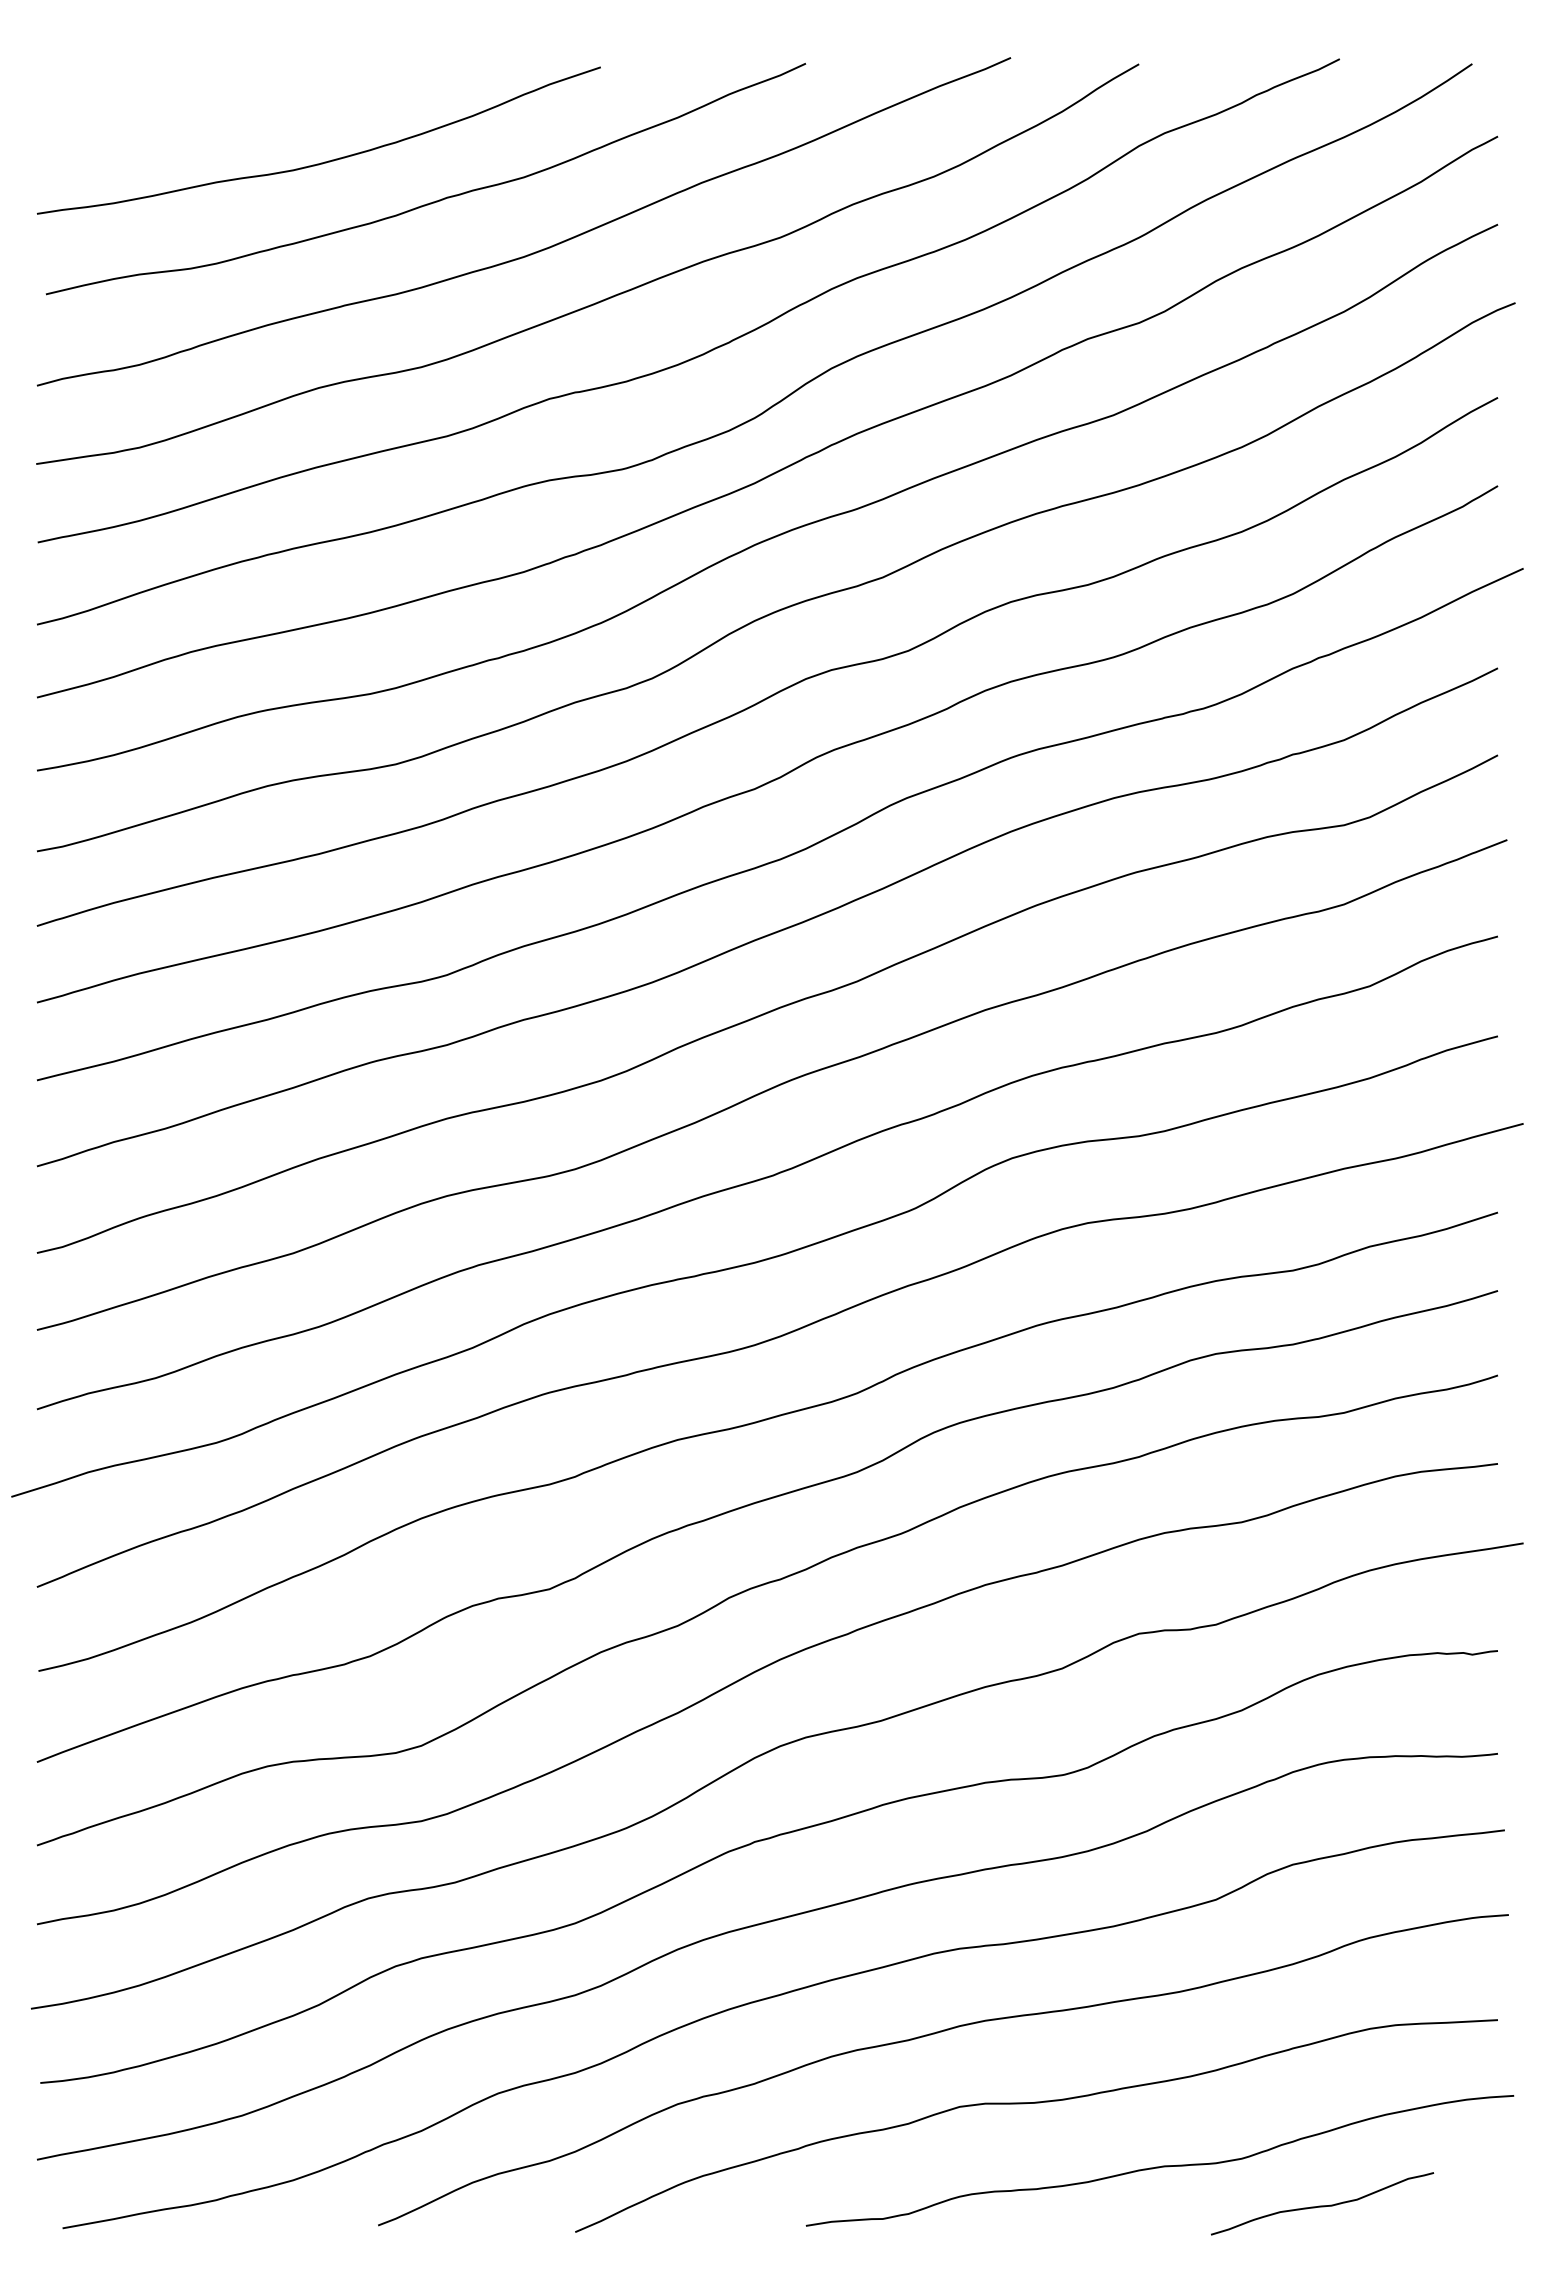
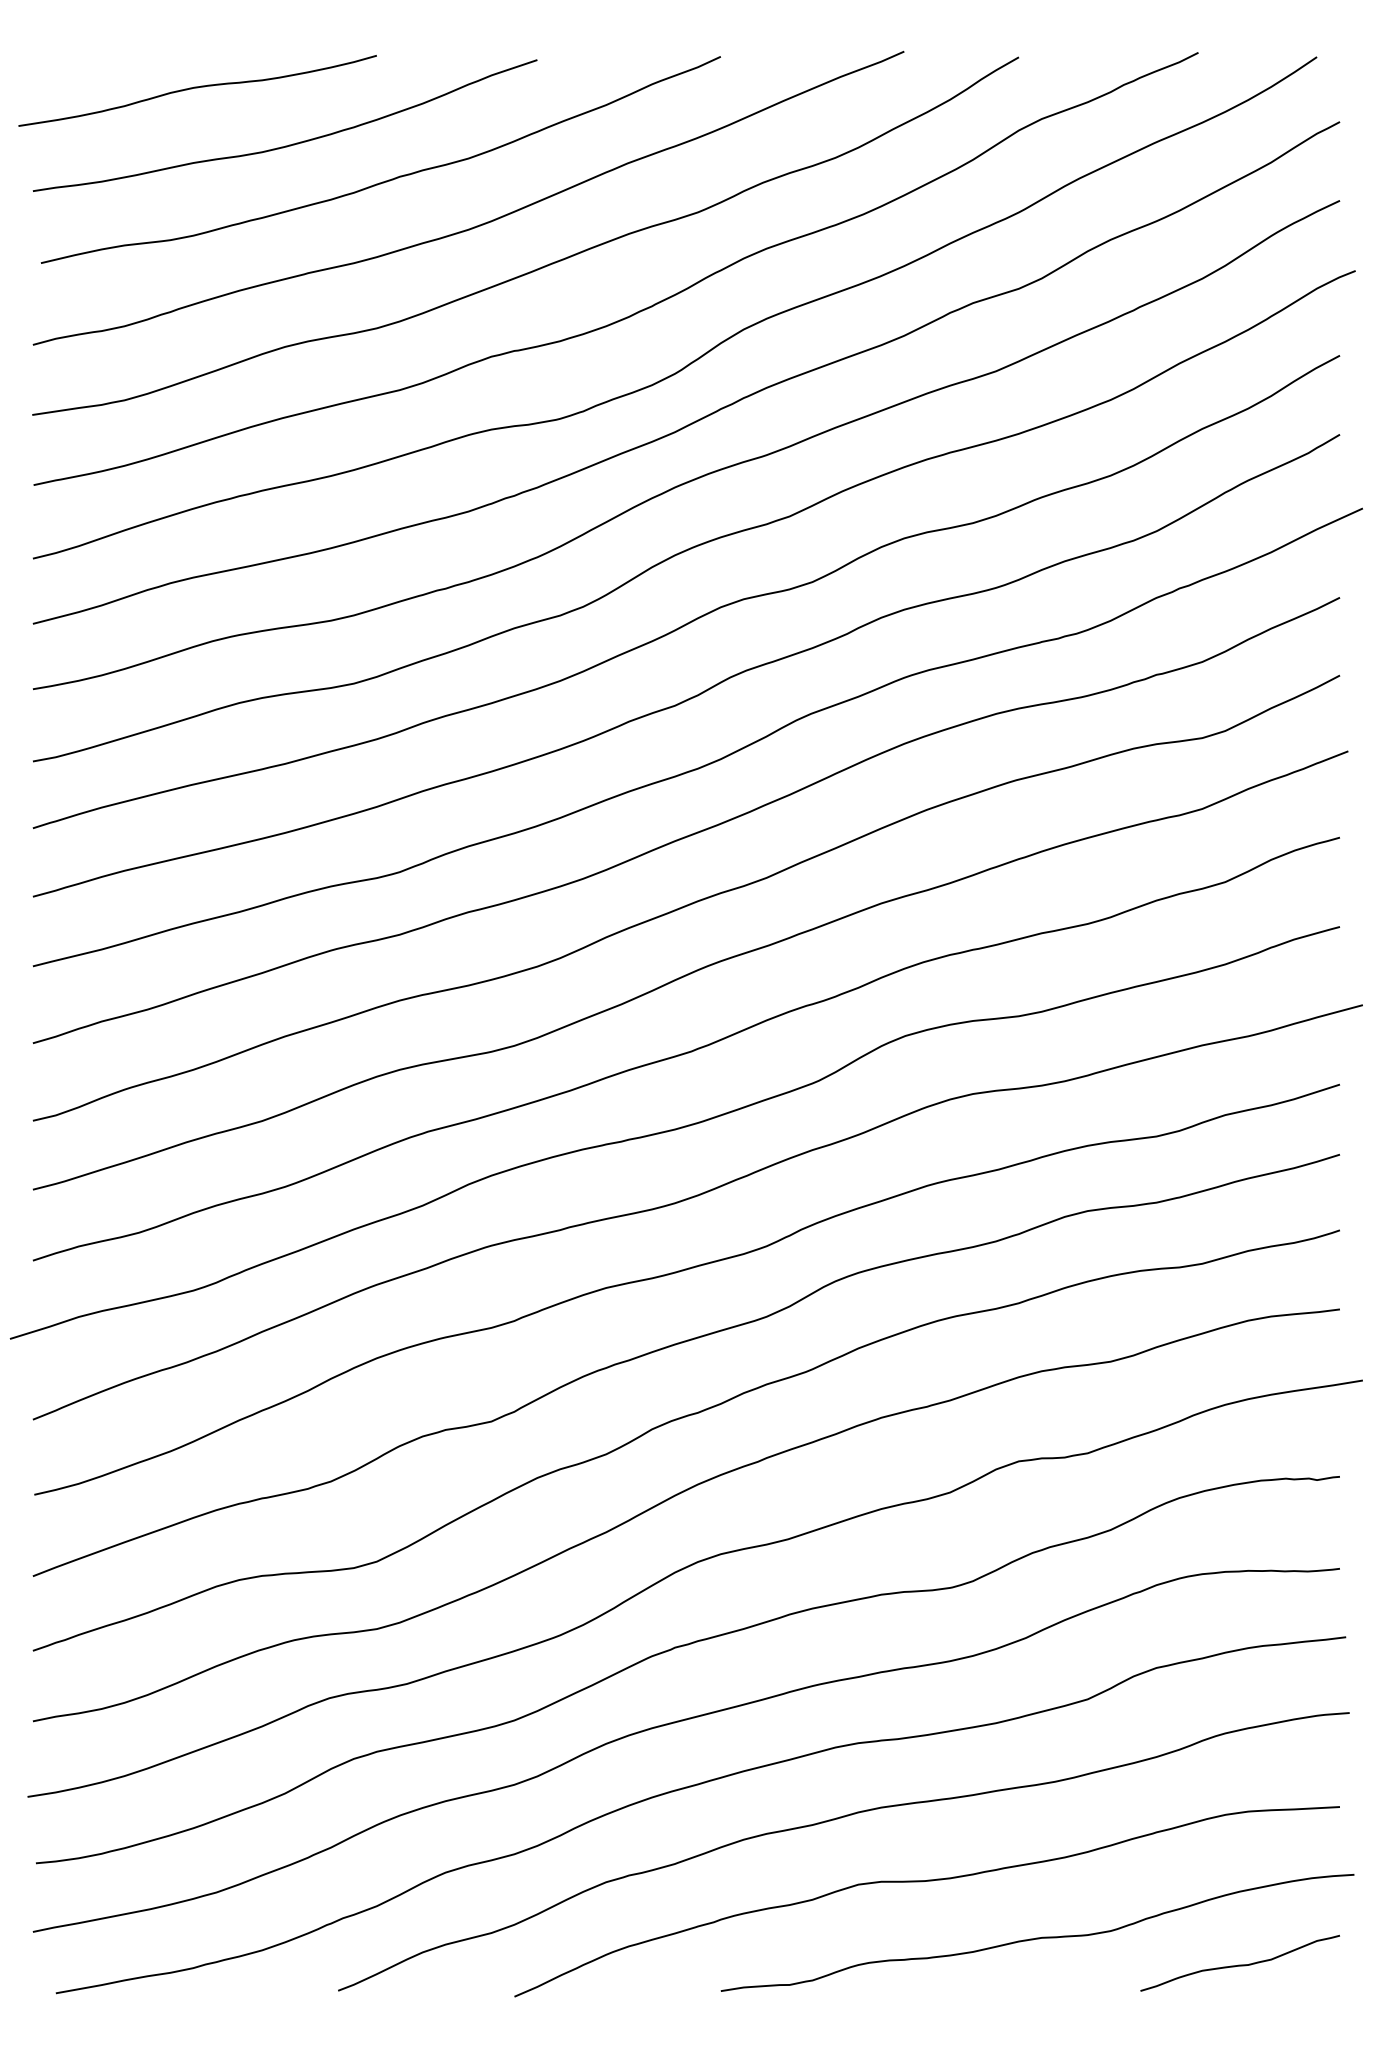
curve: (220, 98) -> (197, 87), added
curve: (1322, 2205) -> (1240, 1964), moved

